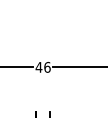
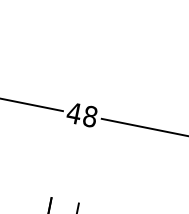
text: (47, 67) -> (90, 116), 46 -> 48

